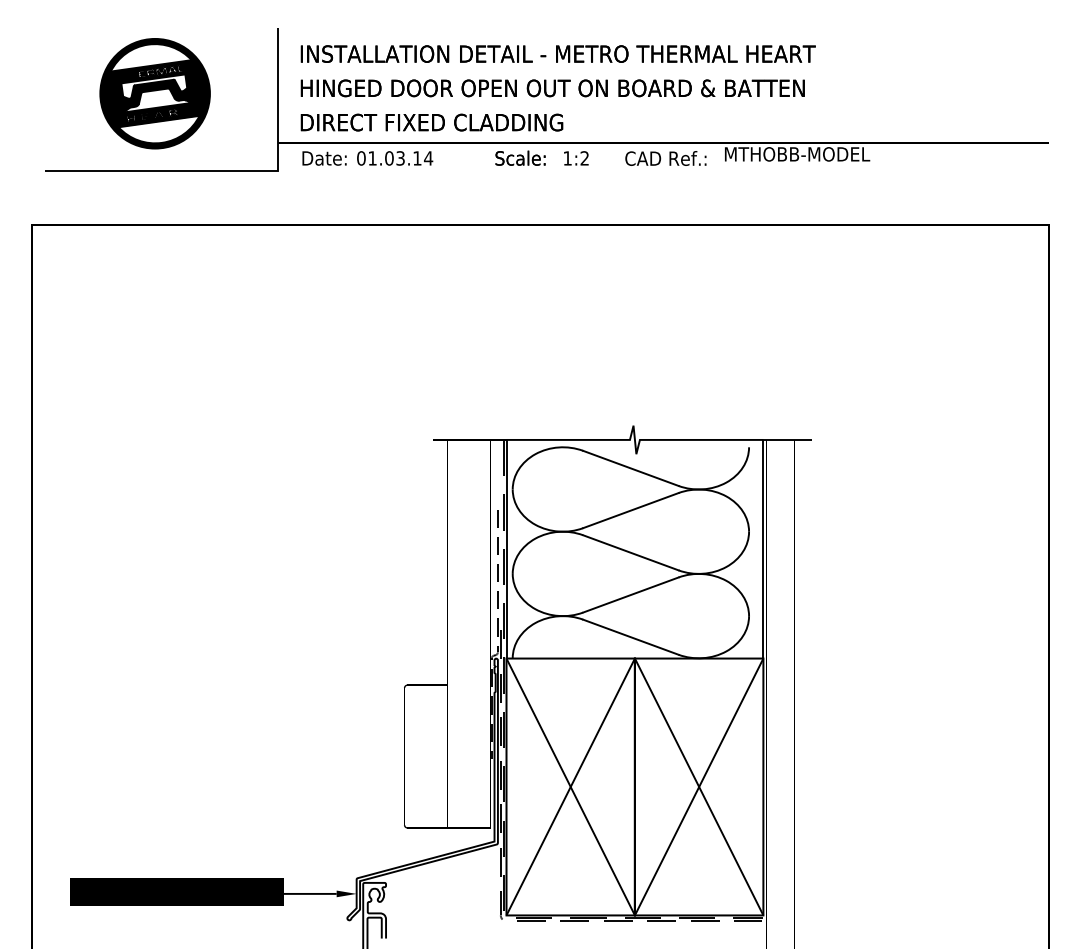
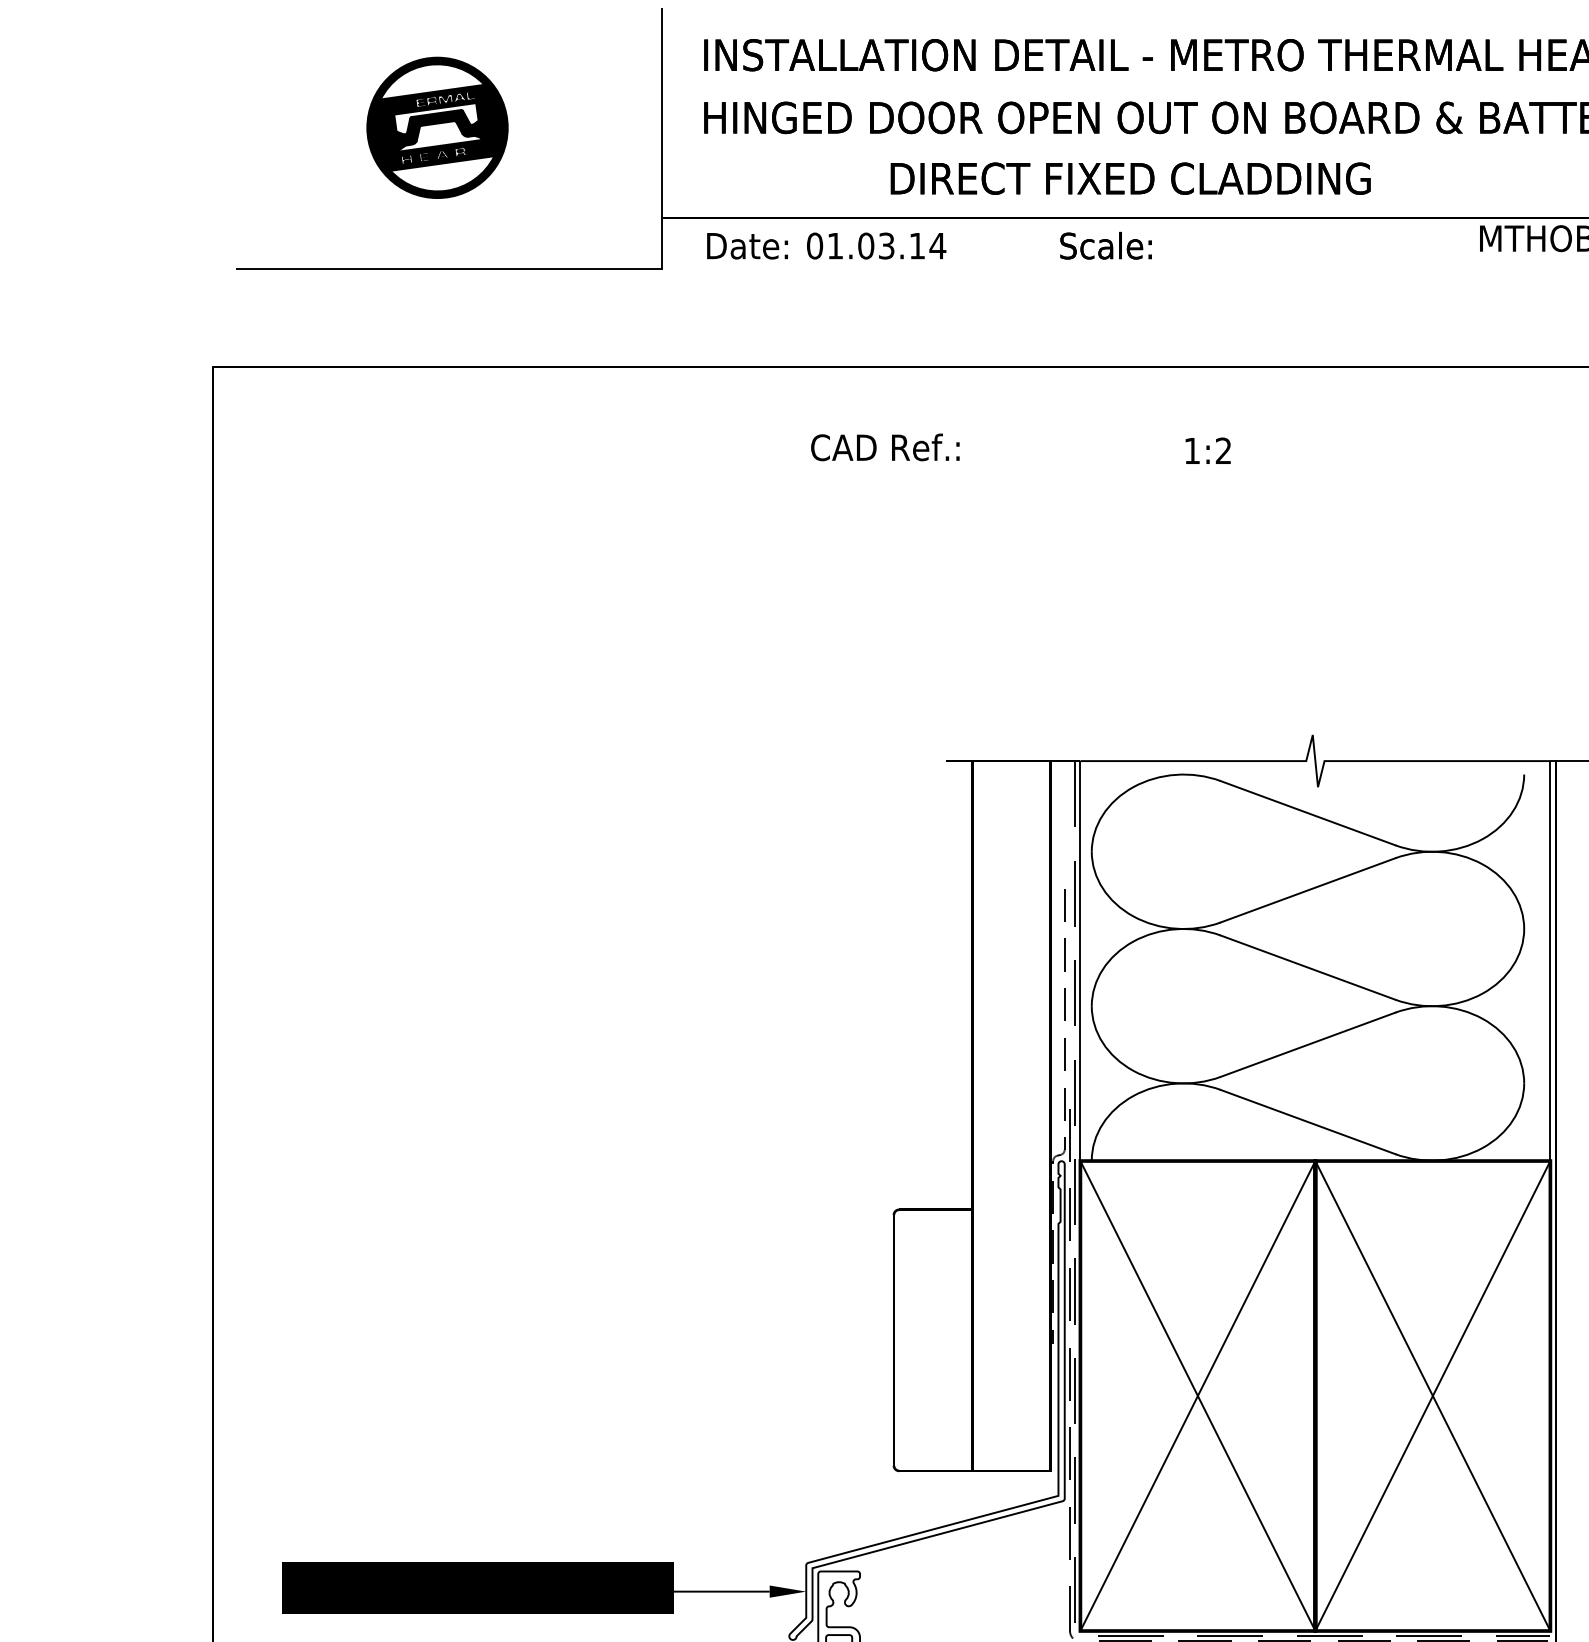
part: (154, 93) -> (436, 127), size x0.7
text: (431, 122) -> (1129, 178), moved
text: (576, 158) -> (1208, 451), moved
text: (665, 158) -> (884, 447), moved

